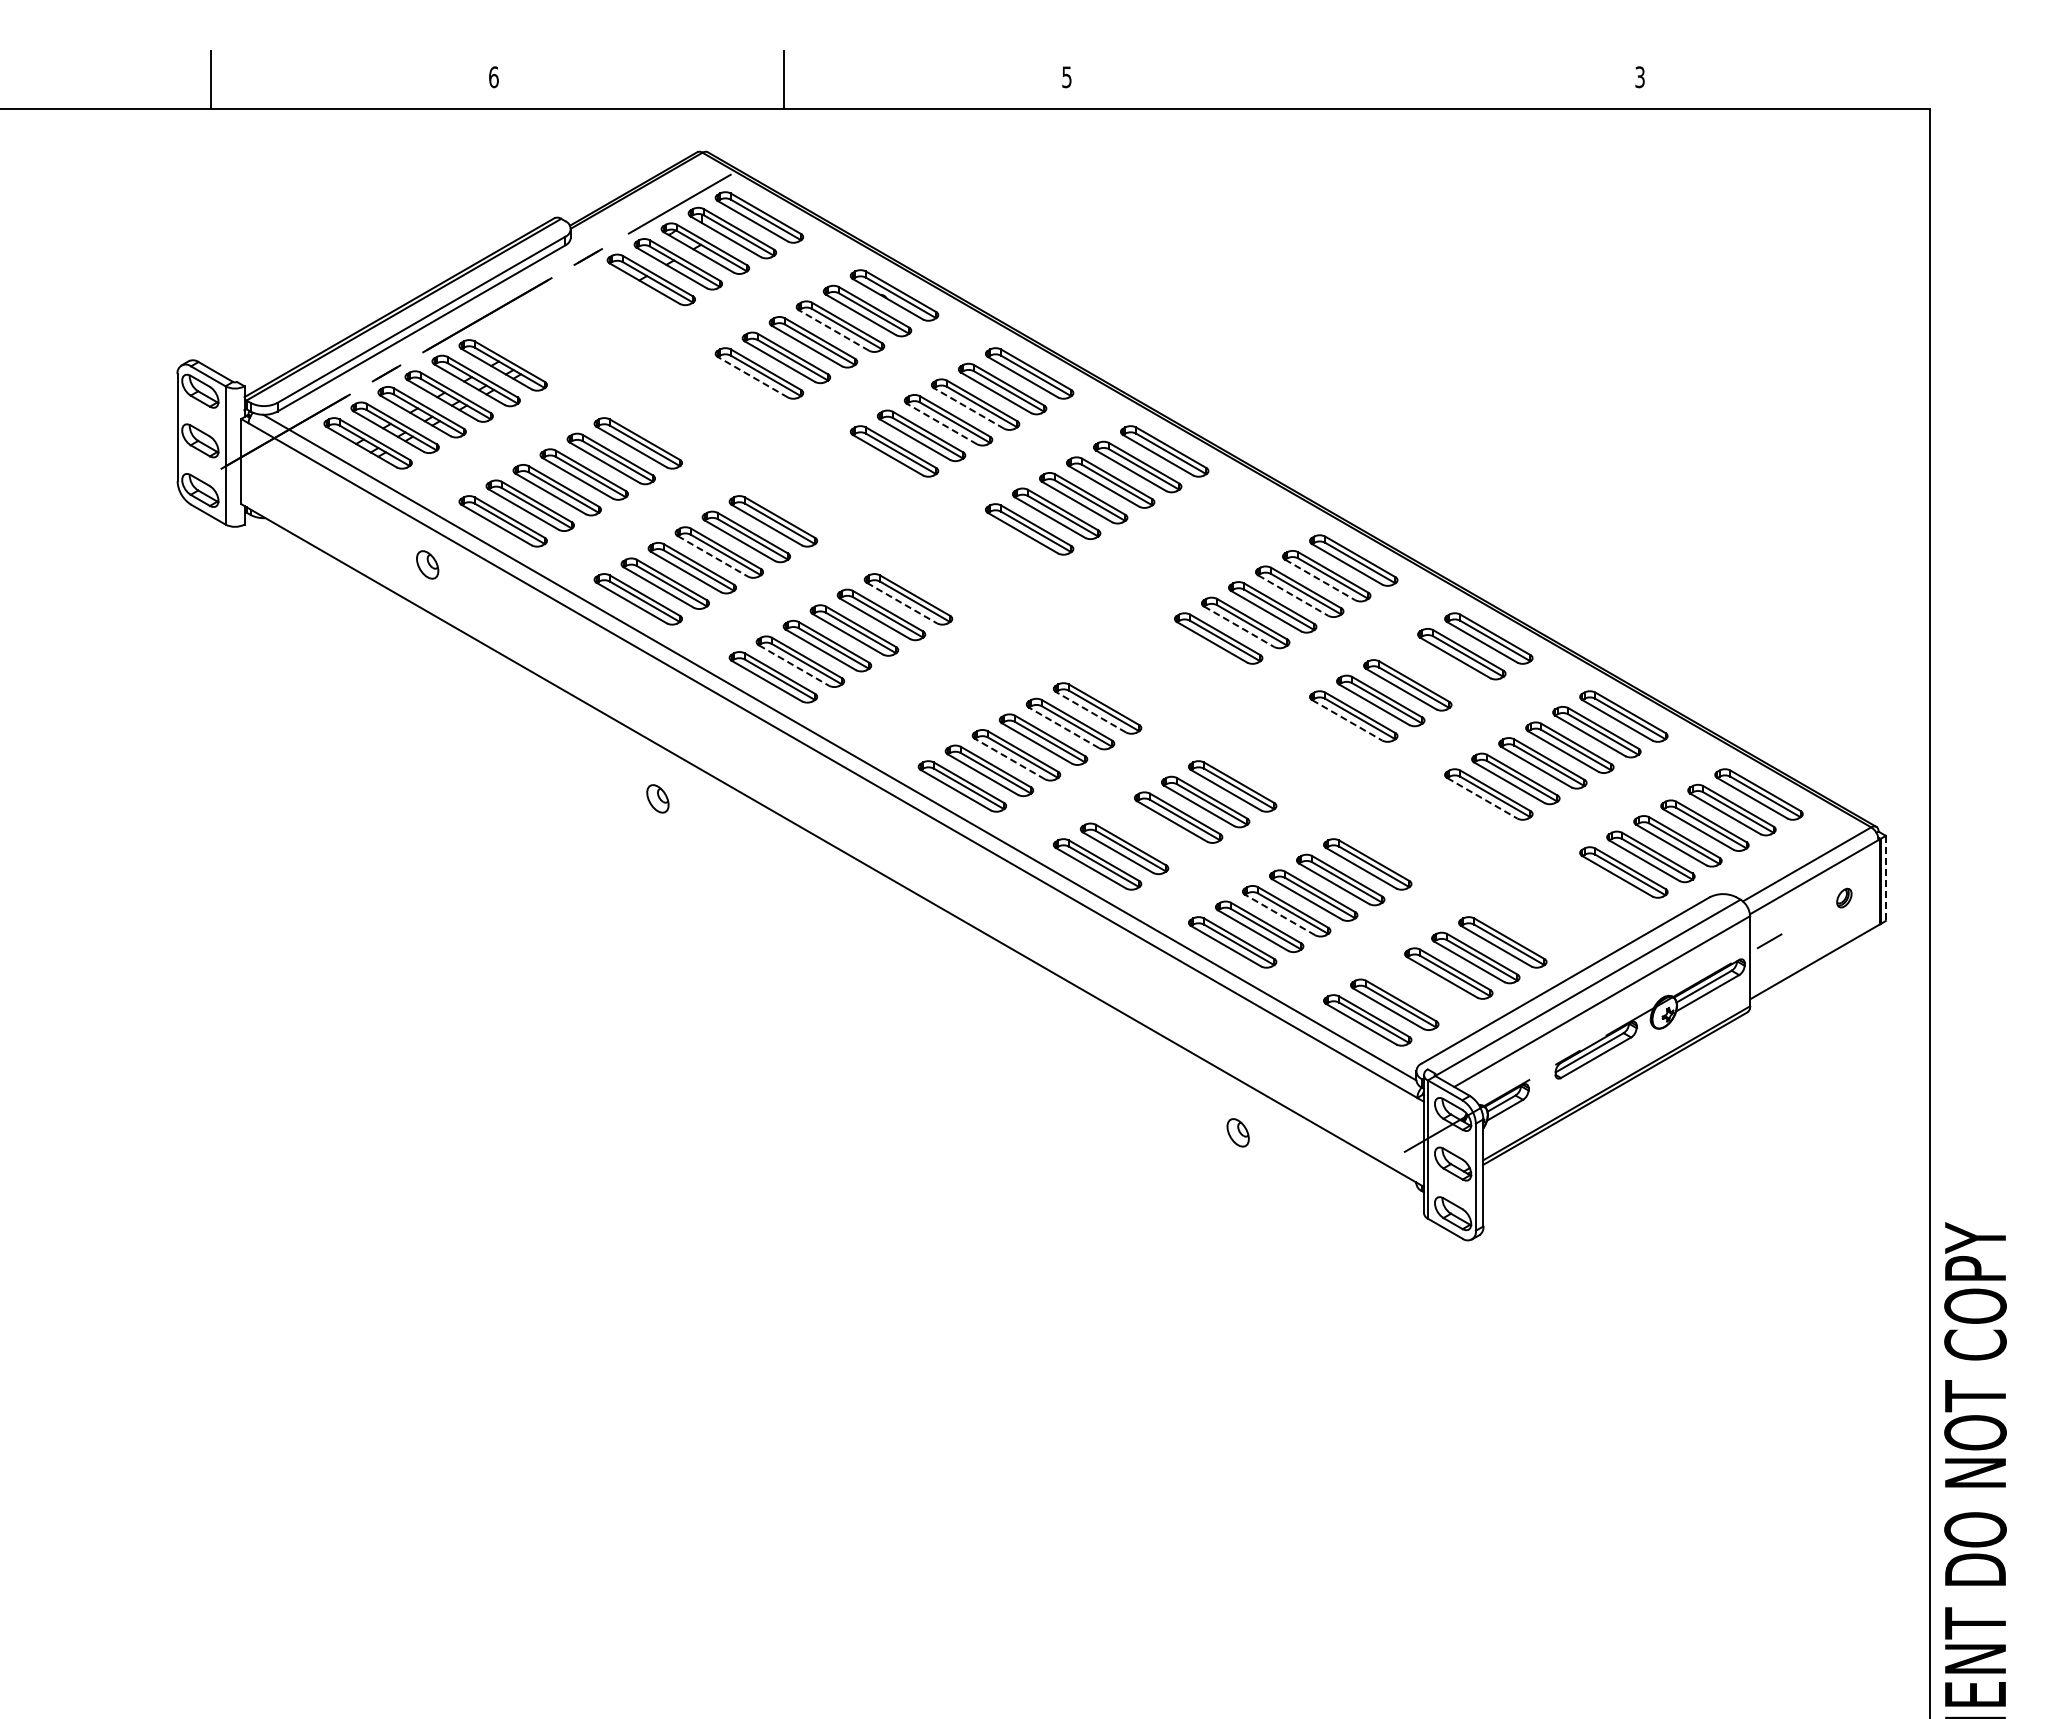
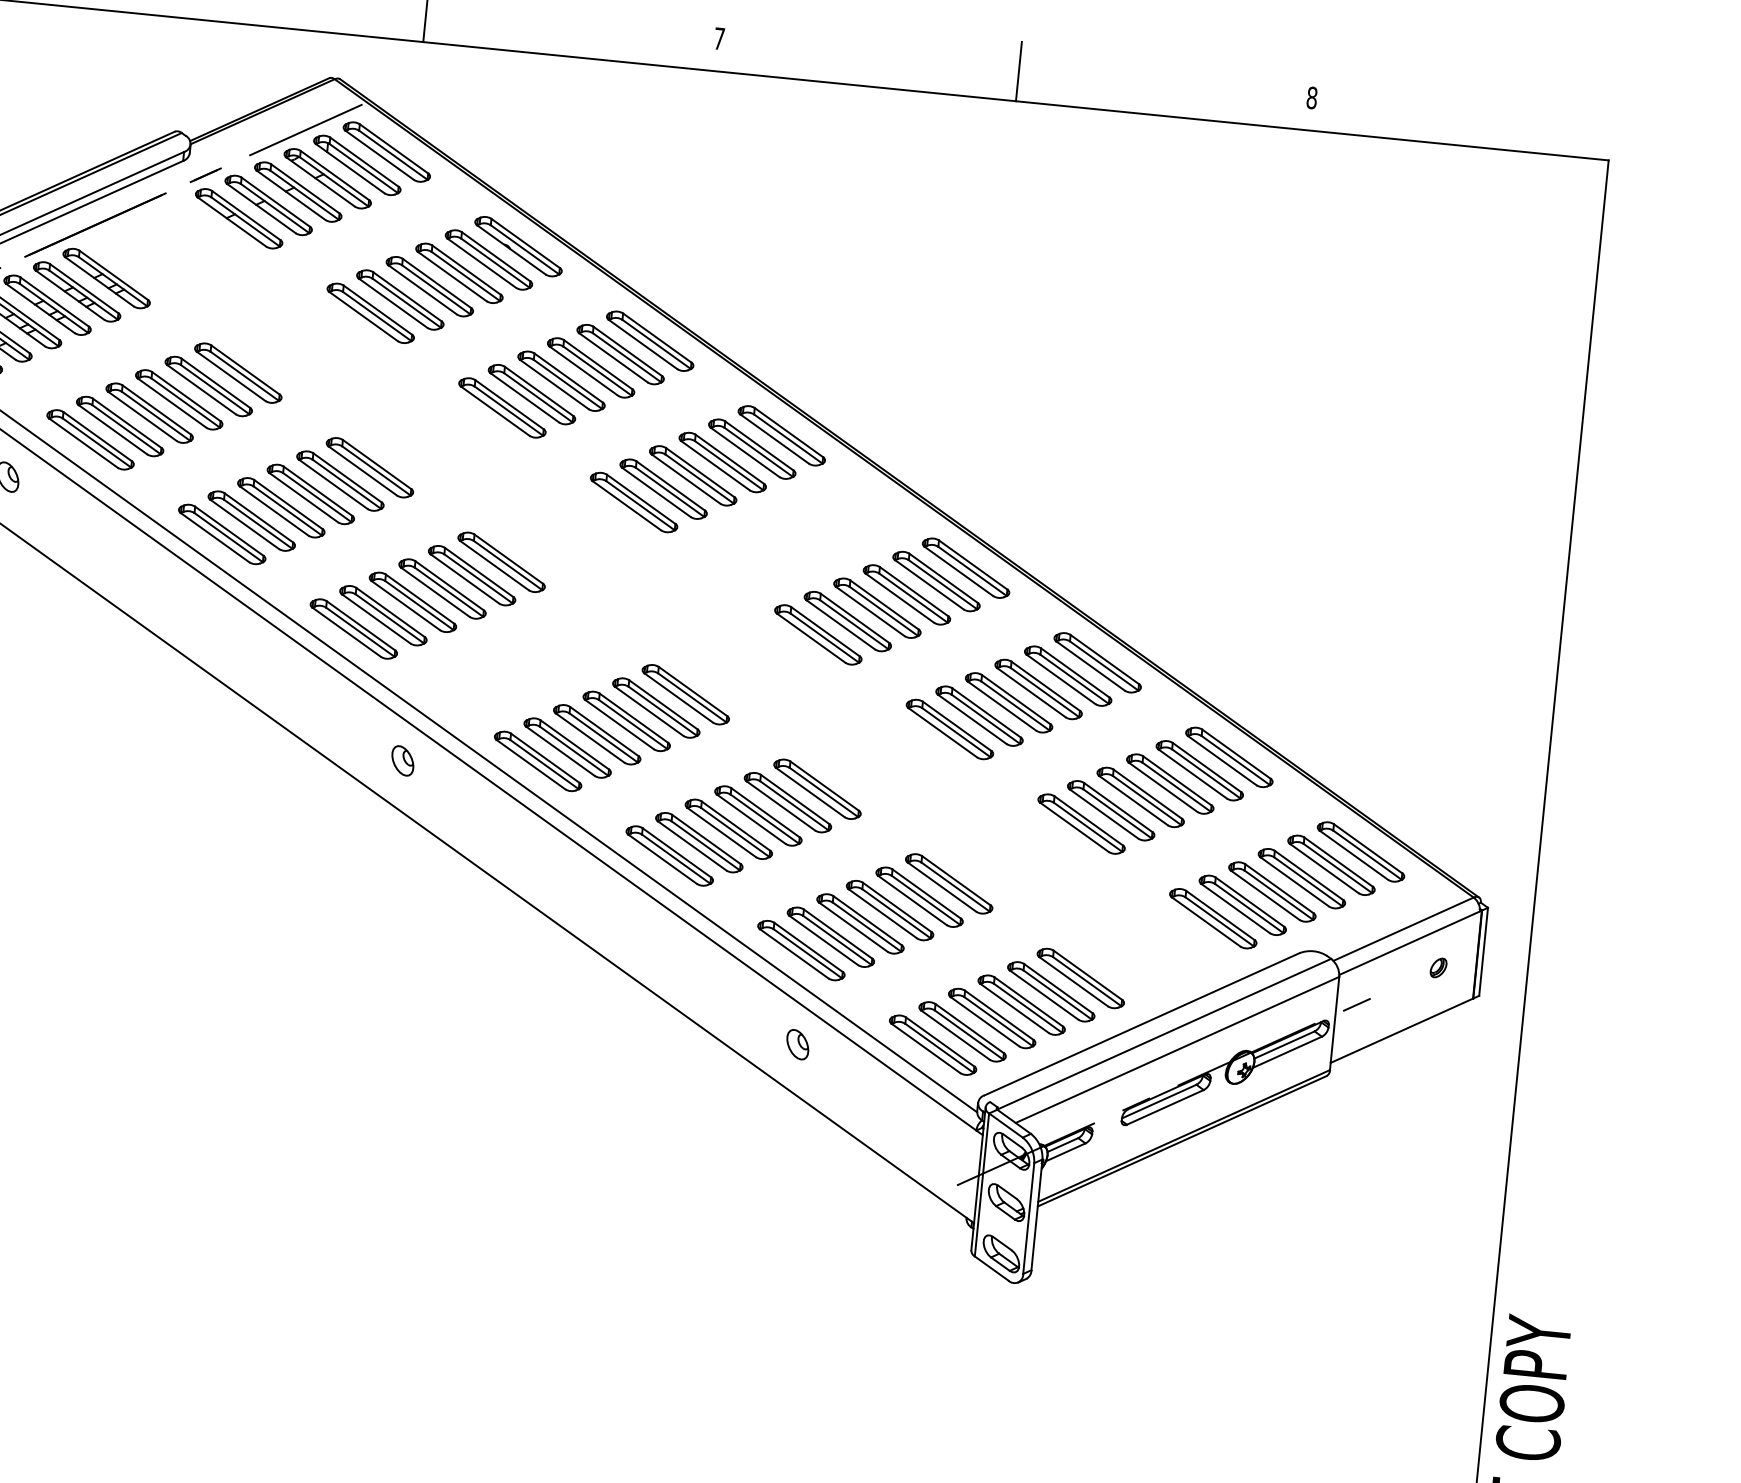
text: (1066, 77) -> (718, 38), 5 -> 7
text: (1639, 77) -> (1311, 98), 3 -> 8
line: (1356, 79) -> (1018, 70), added
part: (623, 295) -> (238, 218), added
line: (833, 330) -> (451, 276), dashed -> solid
line: (752, 377) -> (363, 316), dashed -> solid
line: (969, 408) -> (584, 371), dashed -> solid
line: (942, 424) -> (554, 385), dashed -> solid
line: (712, 556) -> (303, 497), dashed -> solid
line: (1320, 579) -> (929, 584), dashed -> solid
line: (1293, 595) -> (900, 598), dashed -> solid
line: (901, 603) -> (493, 565), dashed -> solid
line: (1239, 626) -> (841, 624), dashed -> solid
line: (793, 665) -> (375, 618), dashed -> solid
part: (1434, 669) -> (1038, 689), added
line: (1091, 712) -> (679, 698), dashed -> solid
line: (1347, 720) -> (943, 732), dashed -> solid
line: (1064, 727) -> (649, 710), dashed -> solid
line: (1009, 759) -> (589, 738), dashed -> solid
part: (657, 798) -> (402, 760), moved
line: (1482, 798) -> (1074, 827), dashed -> solid
part: (1151, 833) -> (728, 829), added
line: (1885, 878) -> (1483, 951), dashed -> solid
line: (1280, 915) -> (853, 927), dashed -> solid
part: (1421, 989) -> (991, 1018), added
part: (1237, 1132) -> (797, 1044), moved

